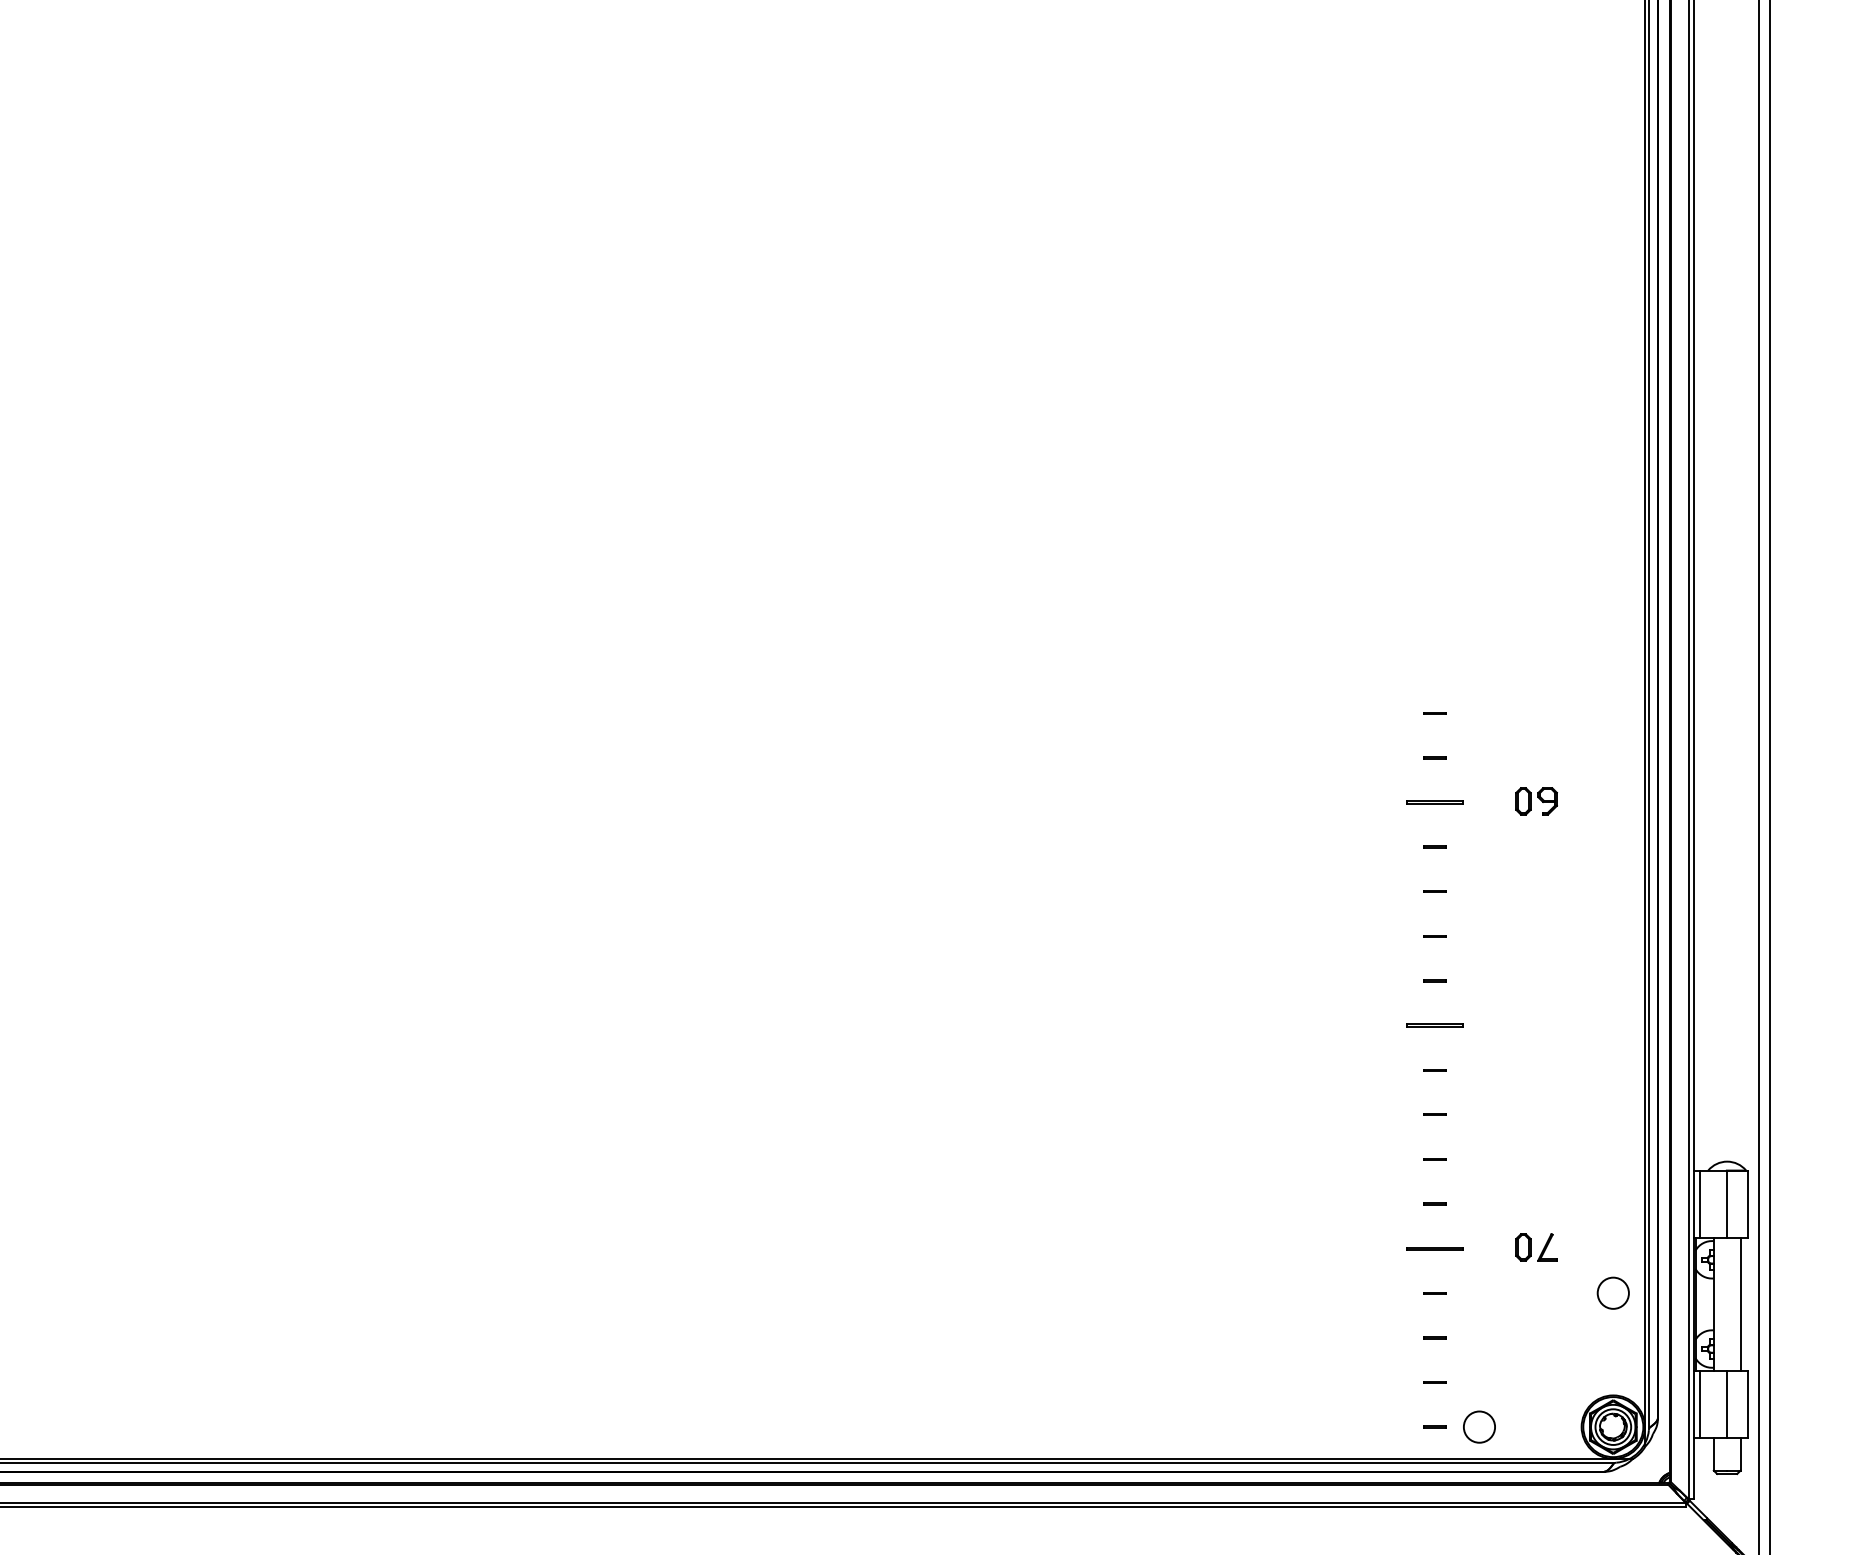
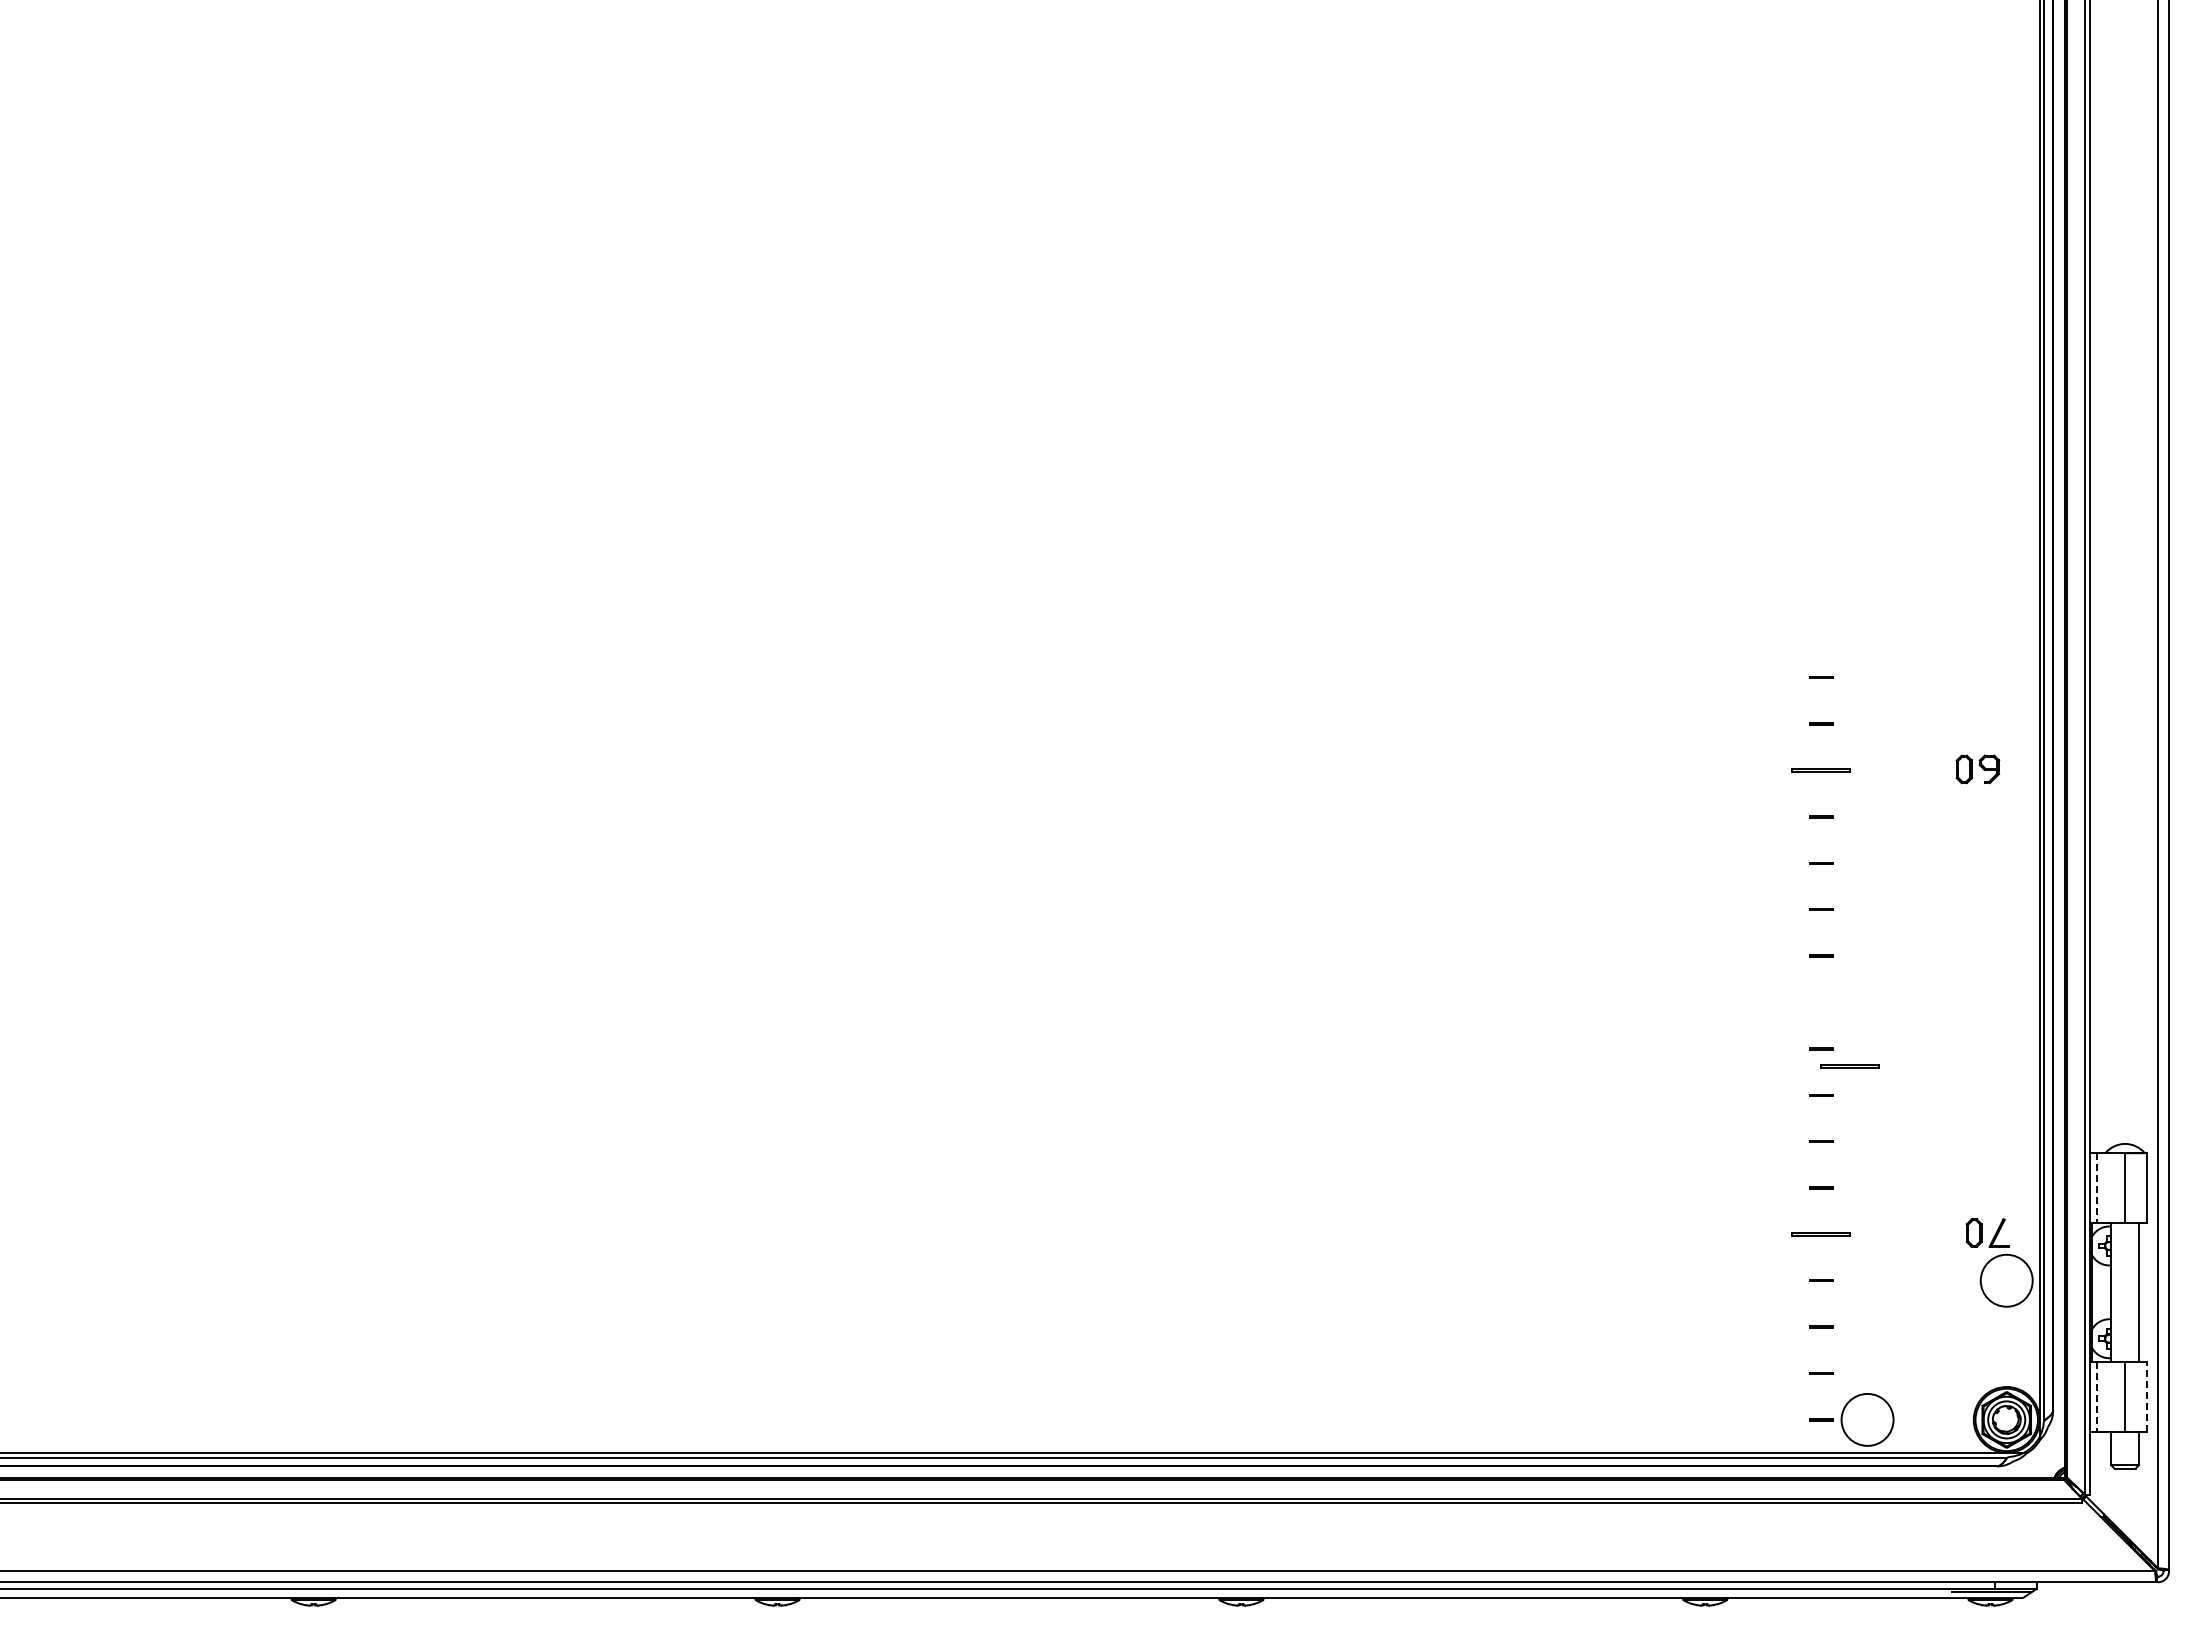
part: (1536, 801) -> (1977, 769), moved
line: (1434, 1024) -> (1849, 1065), moved
line: (1699, 1204) -> (2096, 1188), solid -> dashed
part: (1536, 1246) -> (1987, 1232), moved
circle: (1613, 1293) -> (2006, 1280), size x1.6
line: (1699, 1404) -> (2096, 1396), solid -> dashed
line: (1747, 1404) -> (2146, 1396), solid -> dashed
circle: (1479, 1426) -> (1867, 1419), size x1.6

